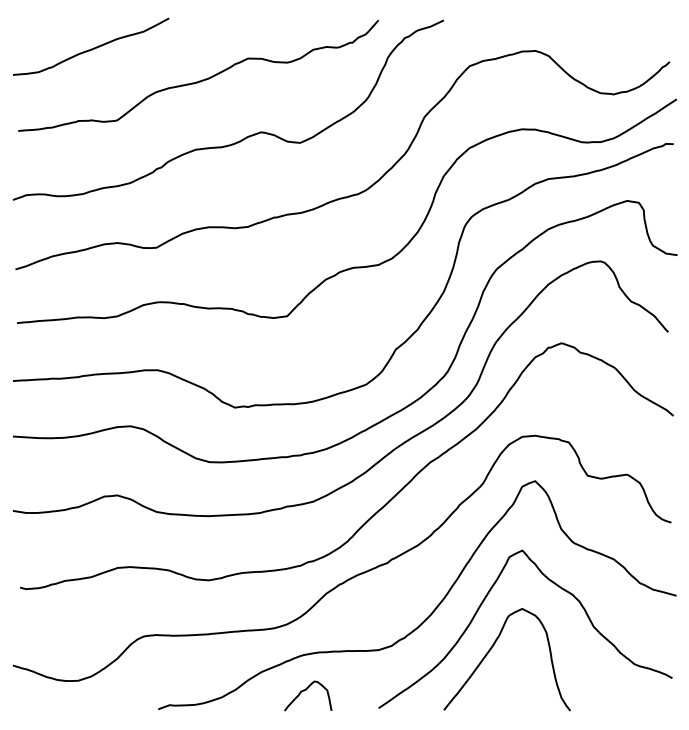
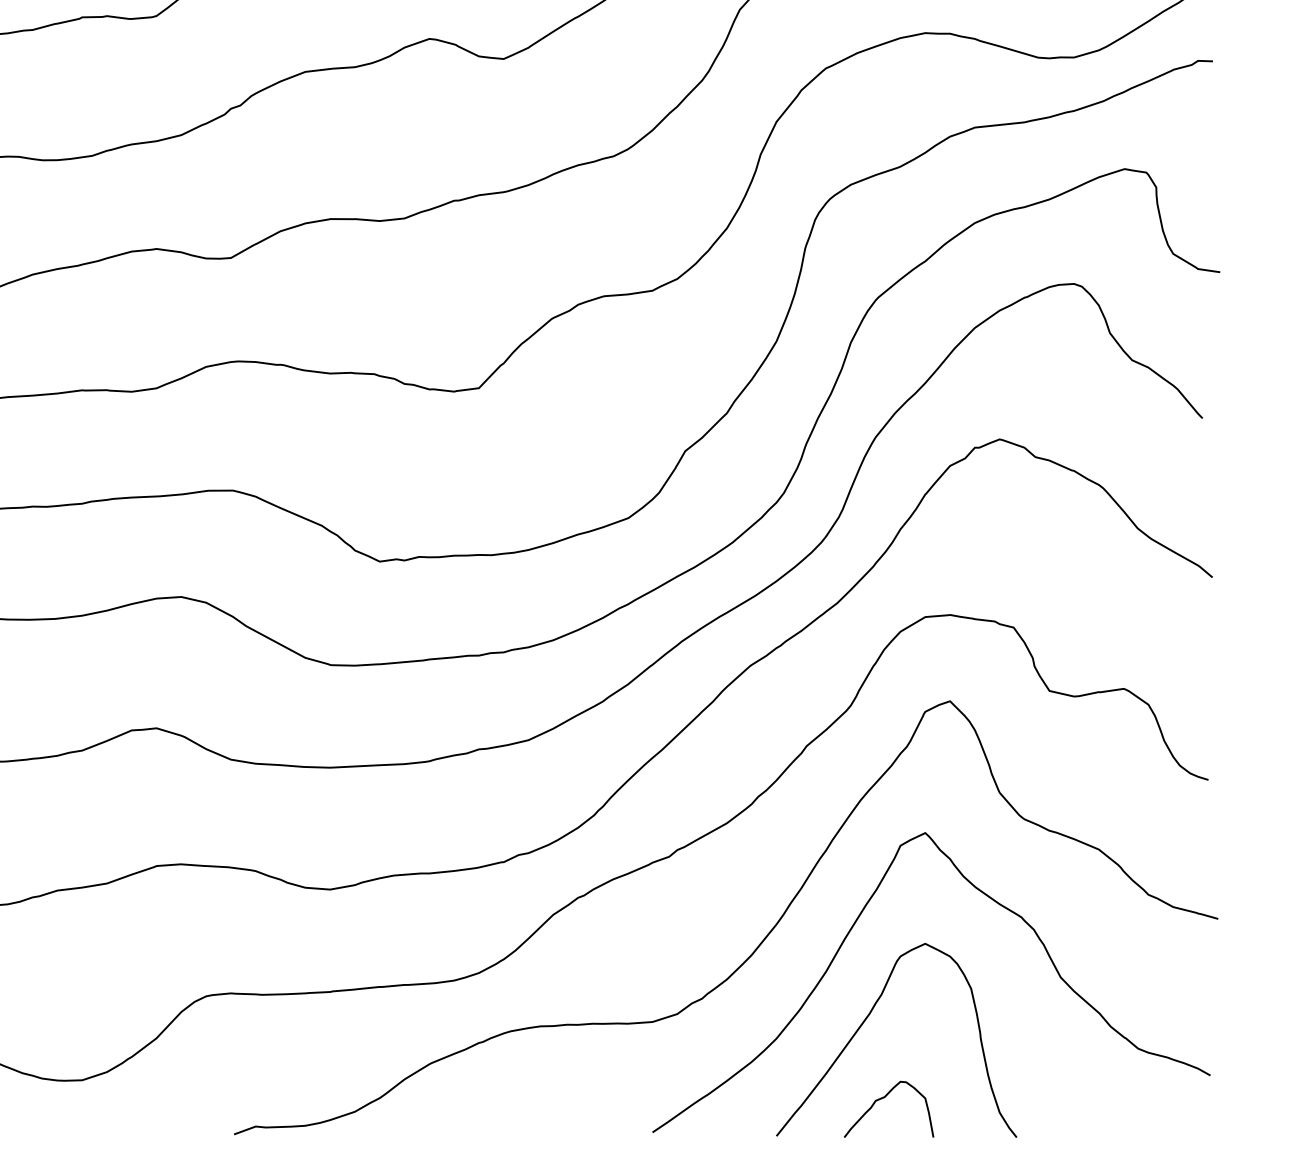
curve: (306, 690) -> (885, 1098), moved

